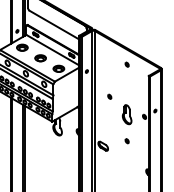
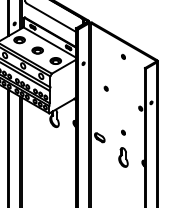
part: (127, 114) -> (123, 157), moved

